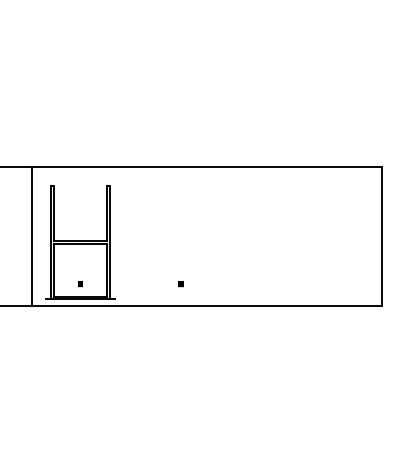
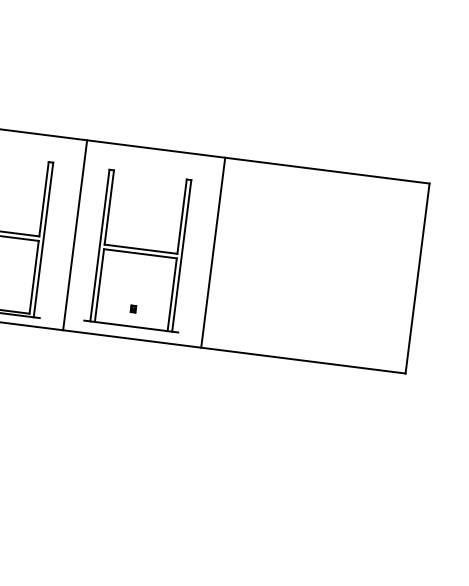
line: (132, 236) -> (75, 235), added
line: (233, 236) -> (213, 252), added
part: (180, 241) -> (140, 250), added

